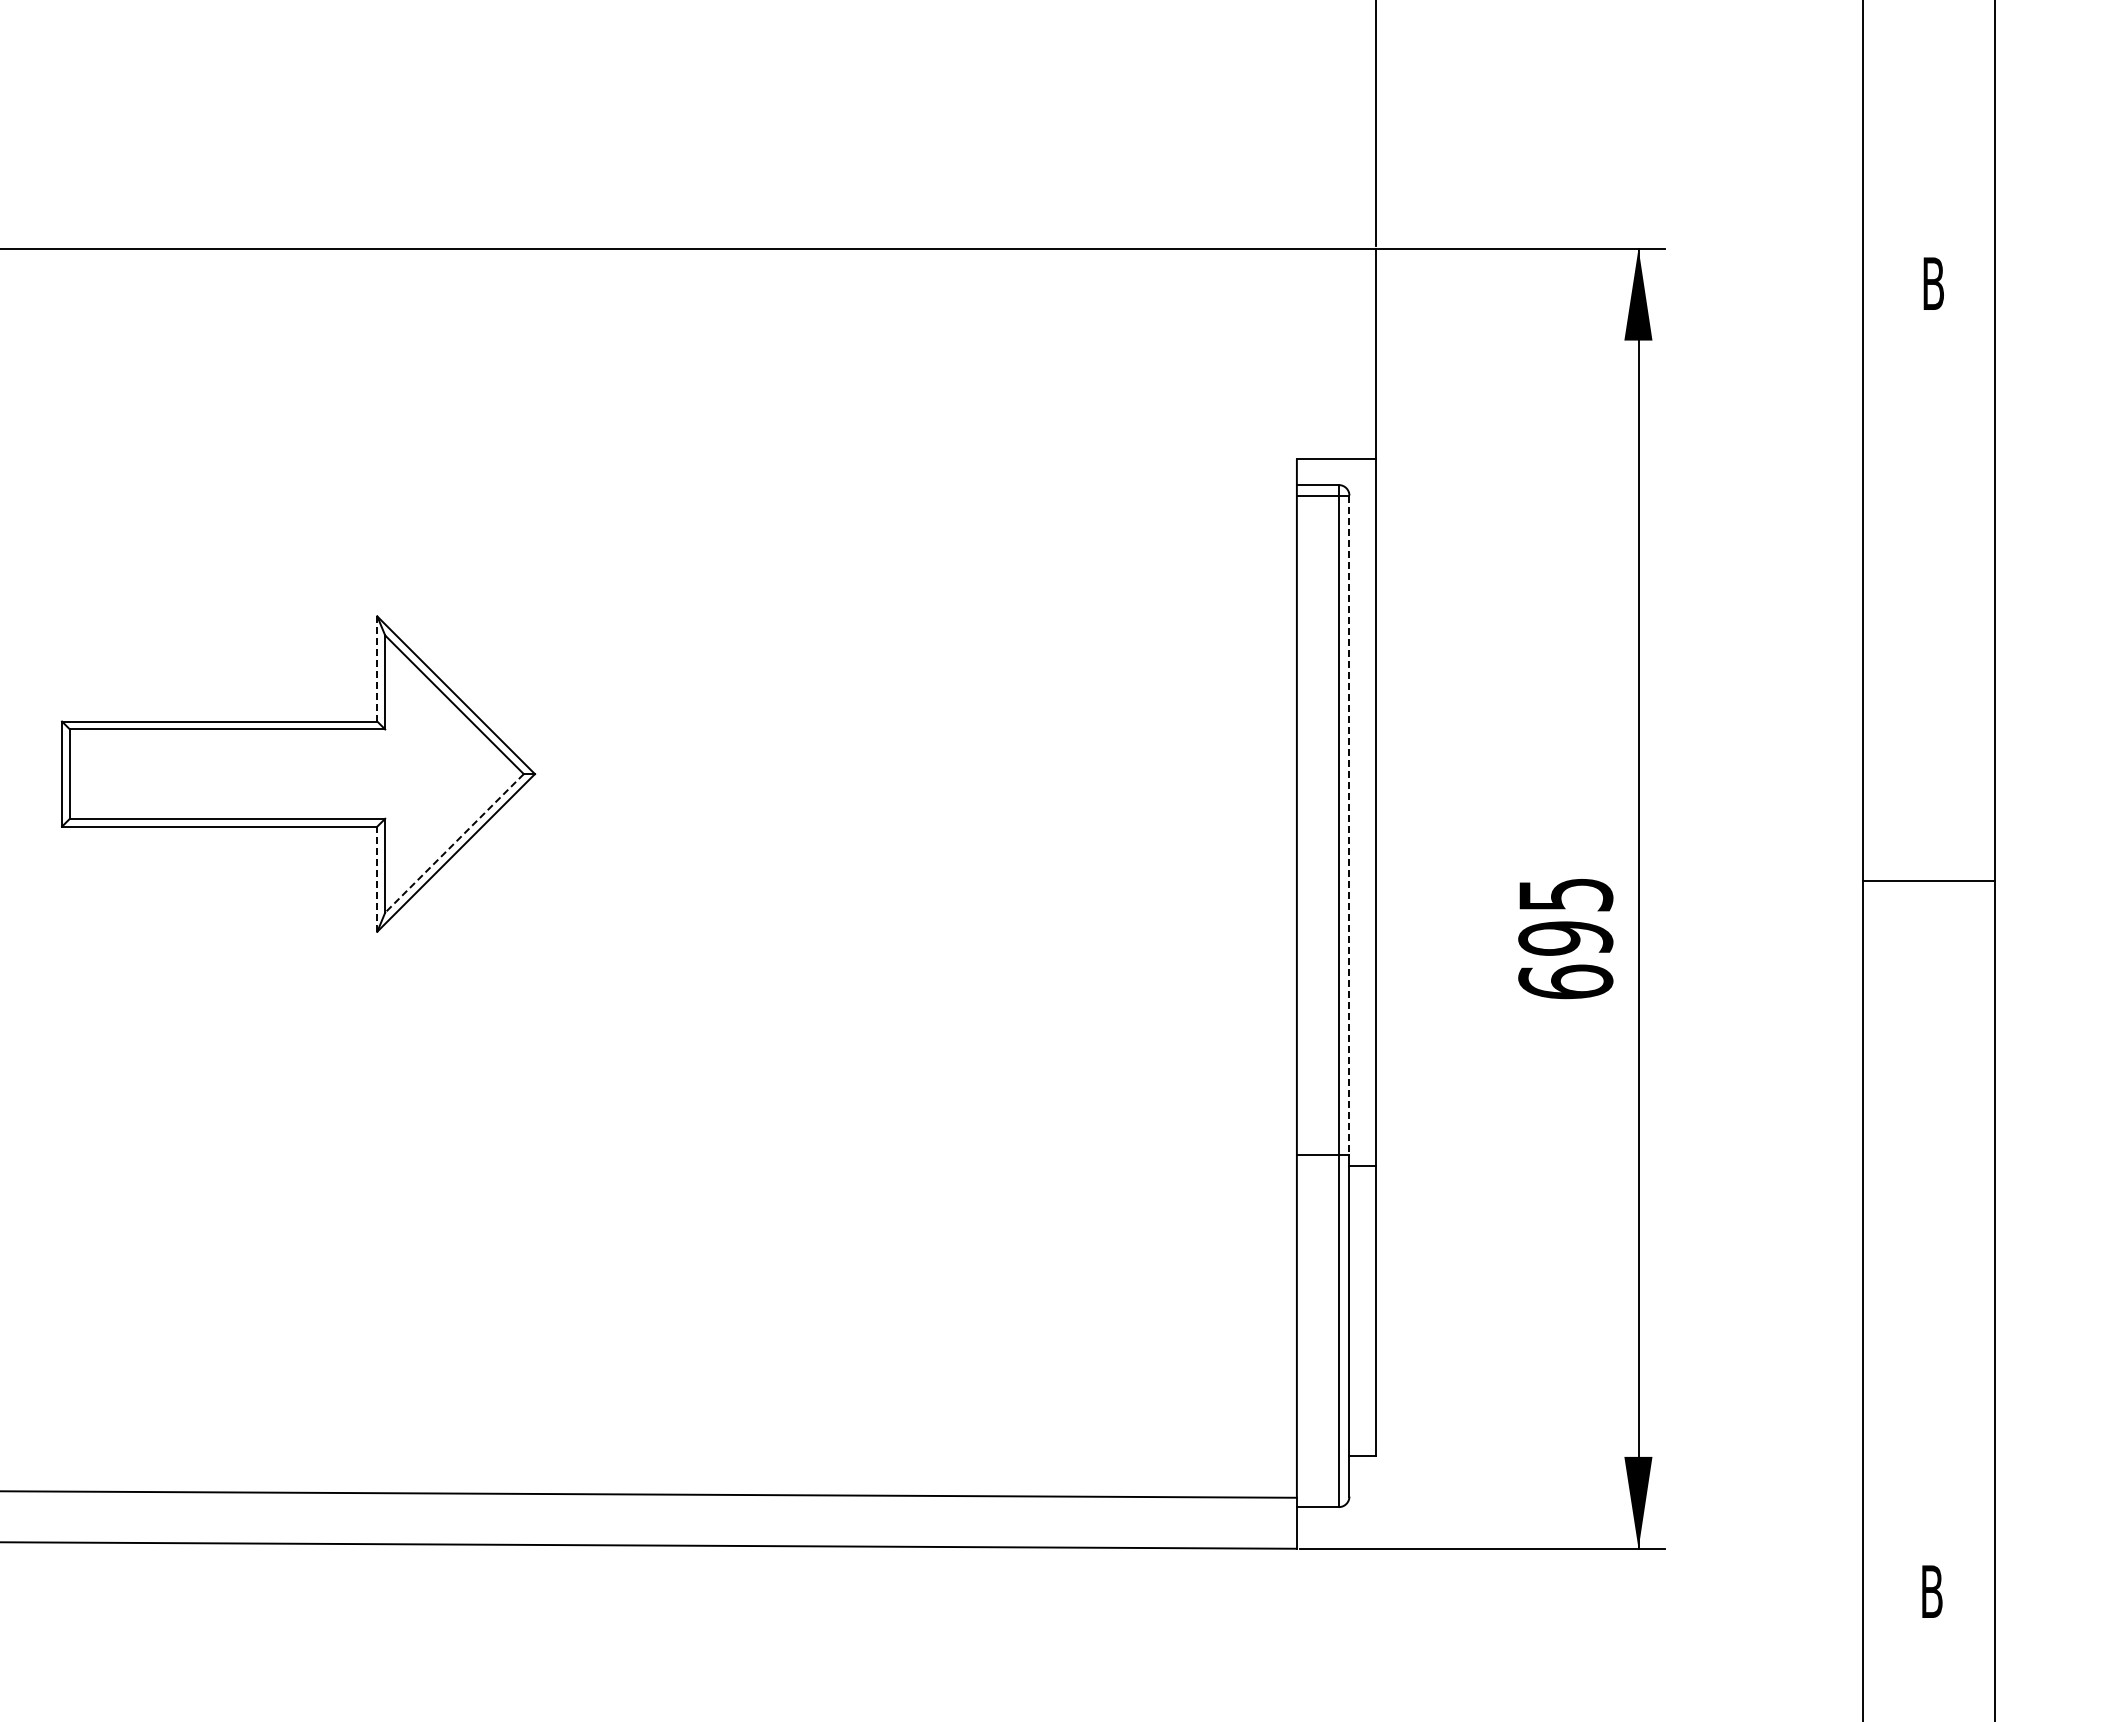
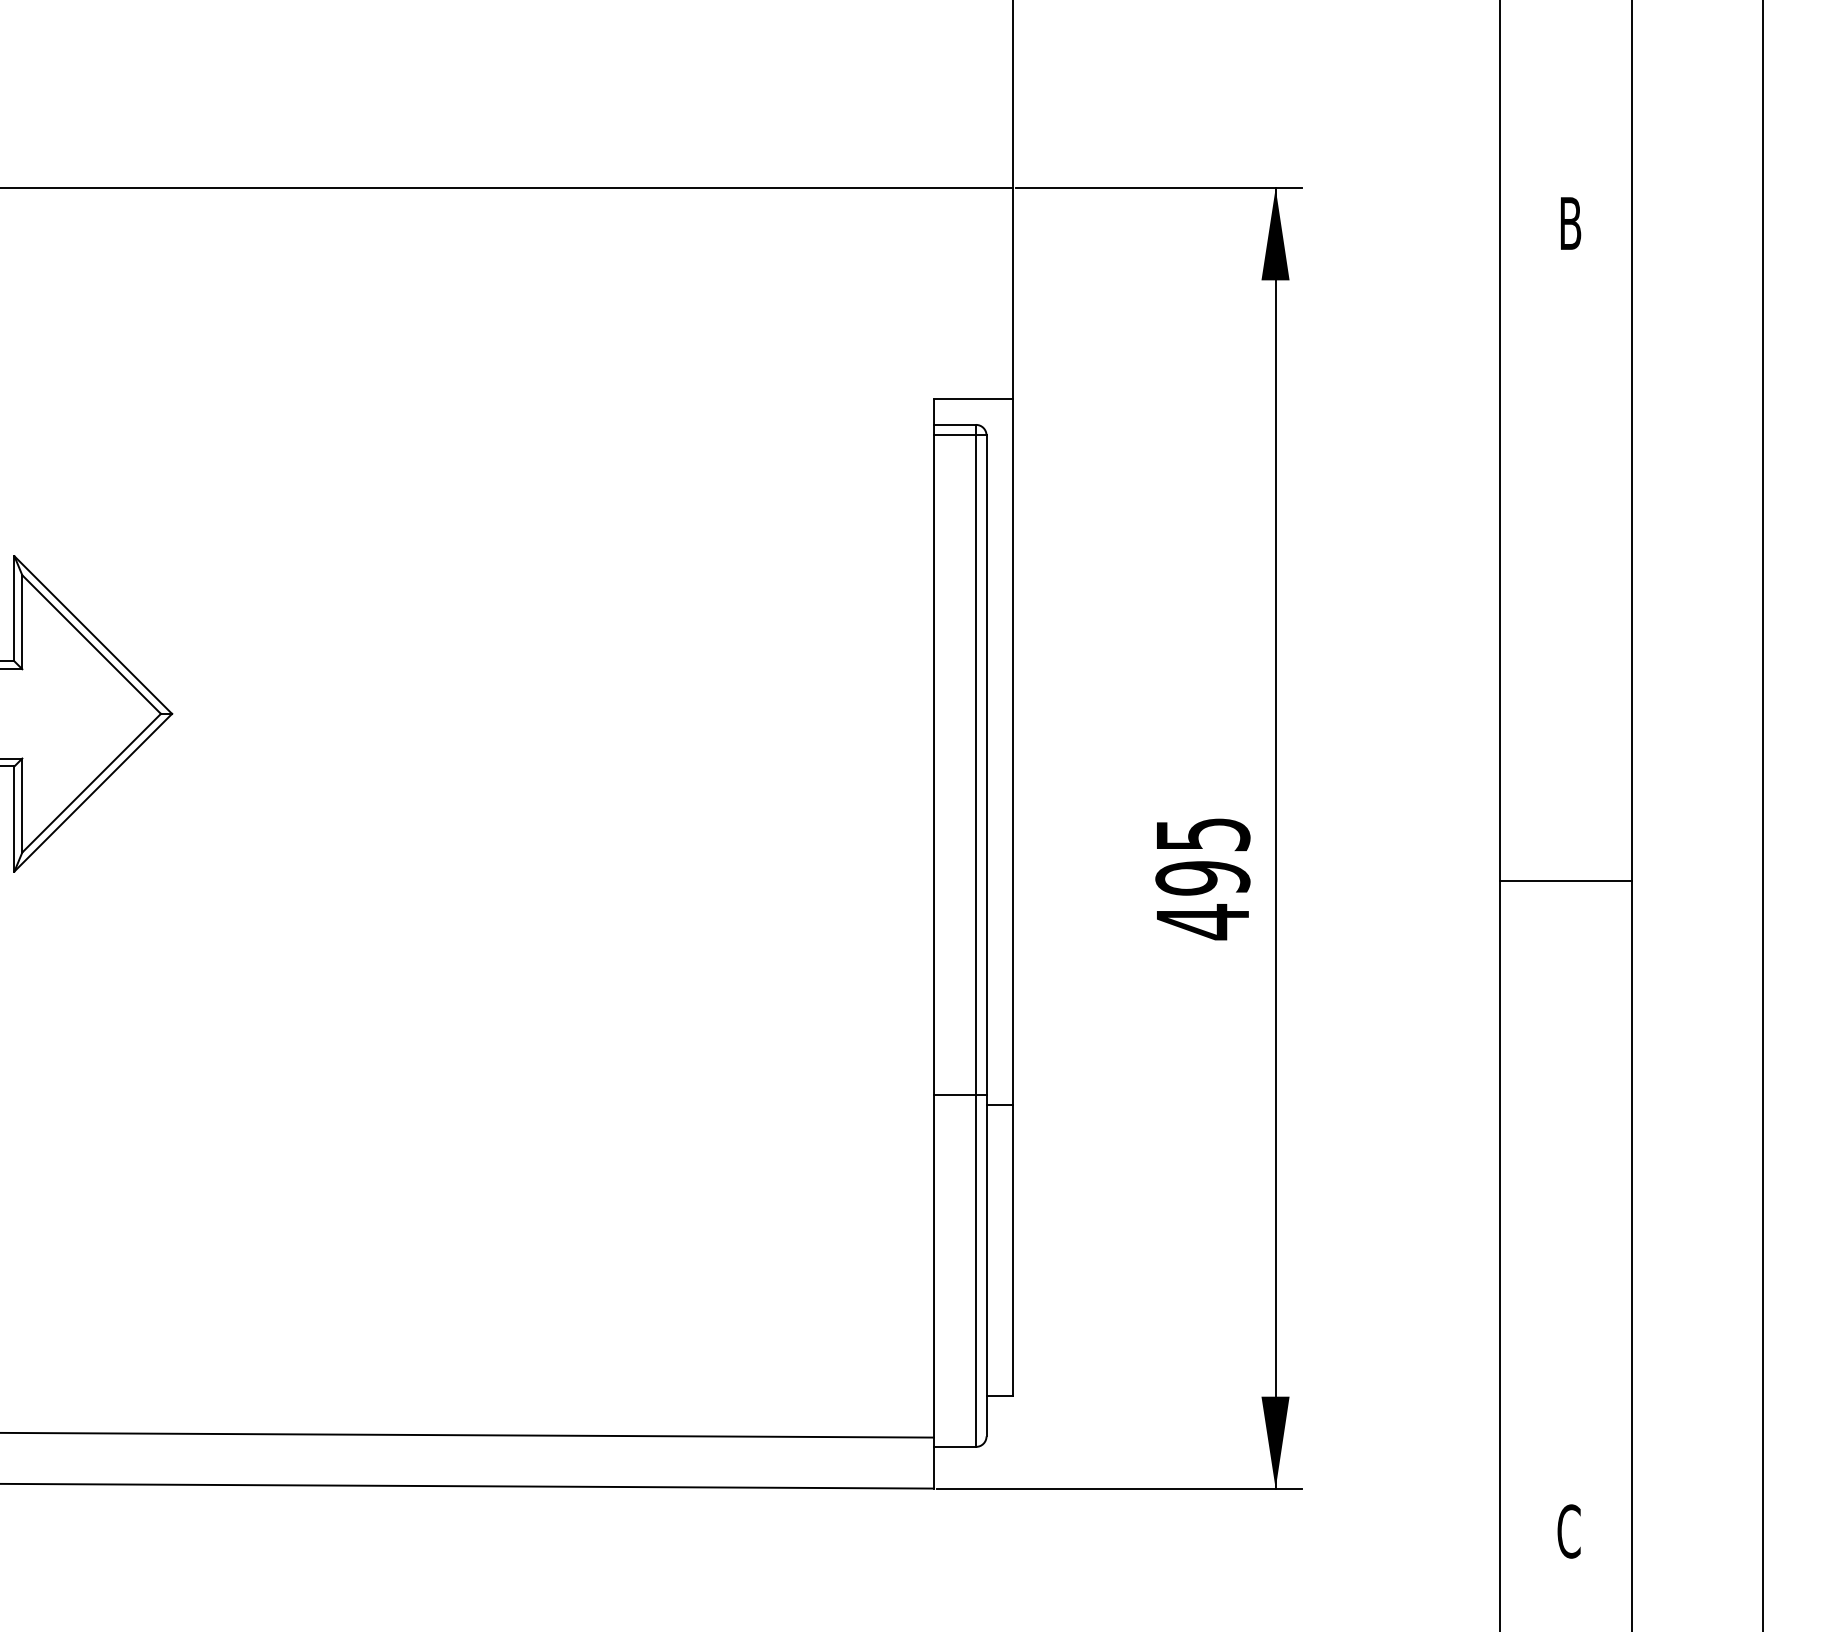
line: (377, 669) -> (14, 609), dashed -> solid
line: (1349, 825) -> (986, 765), dashed -> solid
line: (454, 843) -> (91, 783), dashed -> solid
line: (377, 879) -> (14, 819), dashed -> solid
line: (1928, 880) -> (1565, 880), moved
text: (1565, 982) -> (1202, 922), 695 -> 495
text: (1931, 1591) -> (1568, 1531), B -> C

